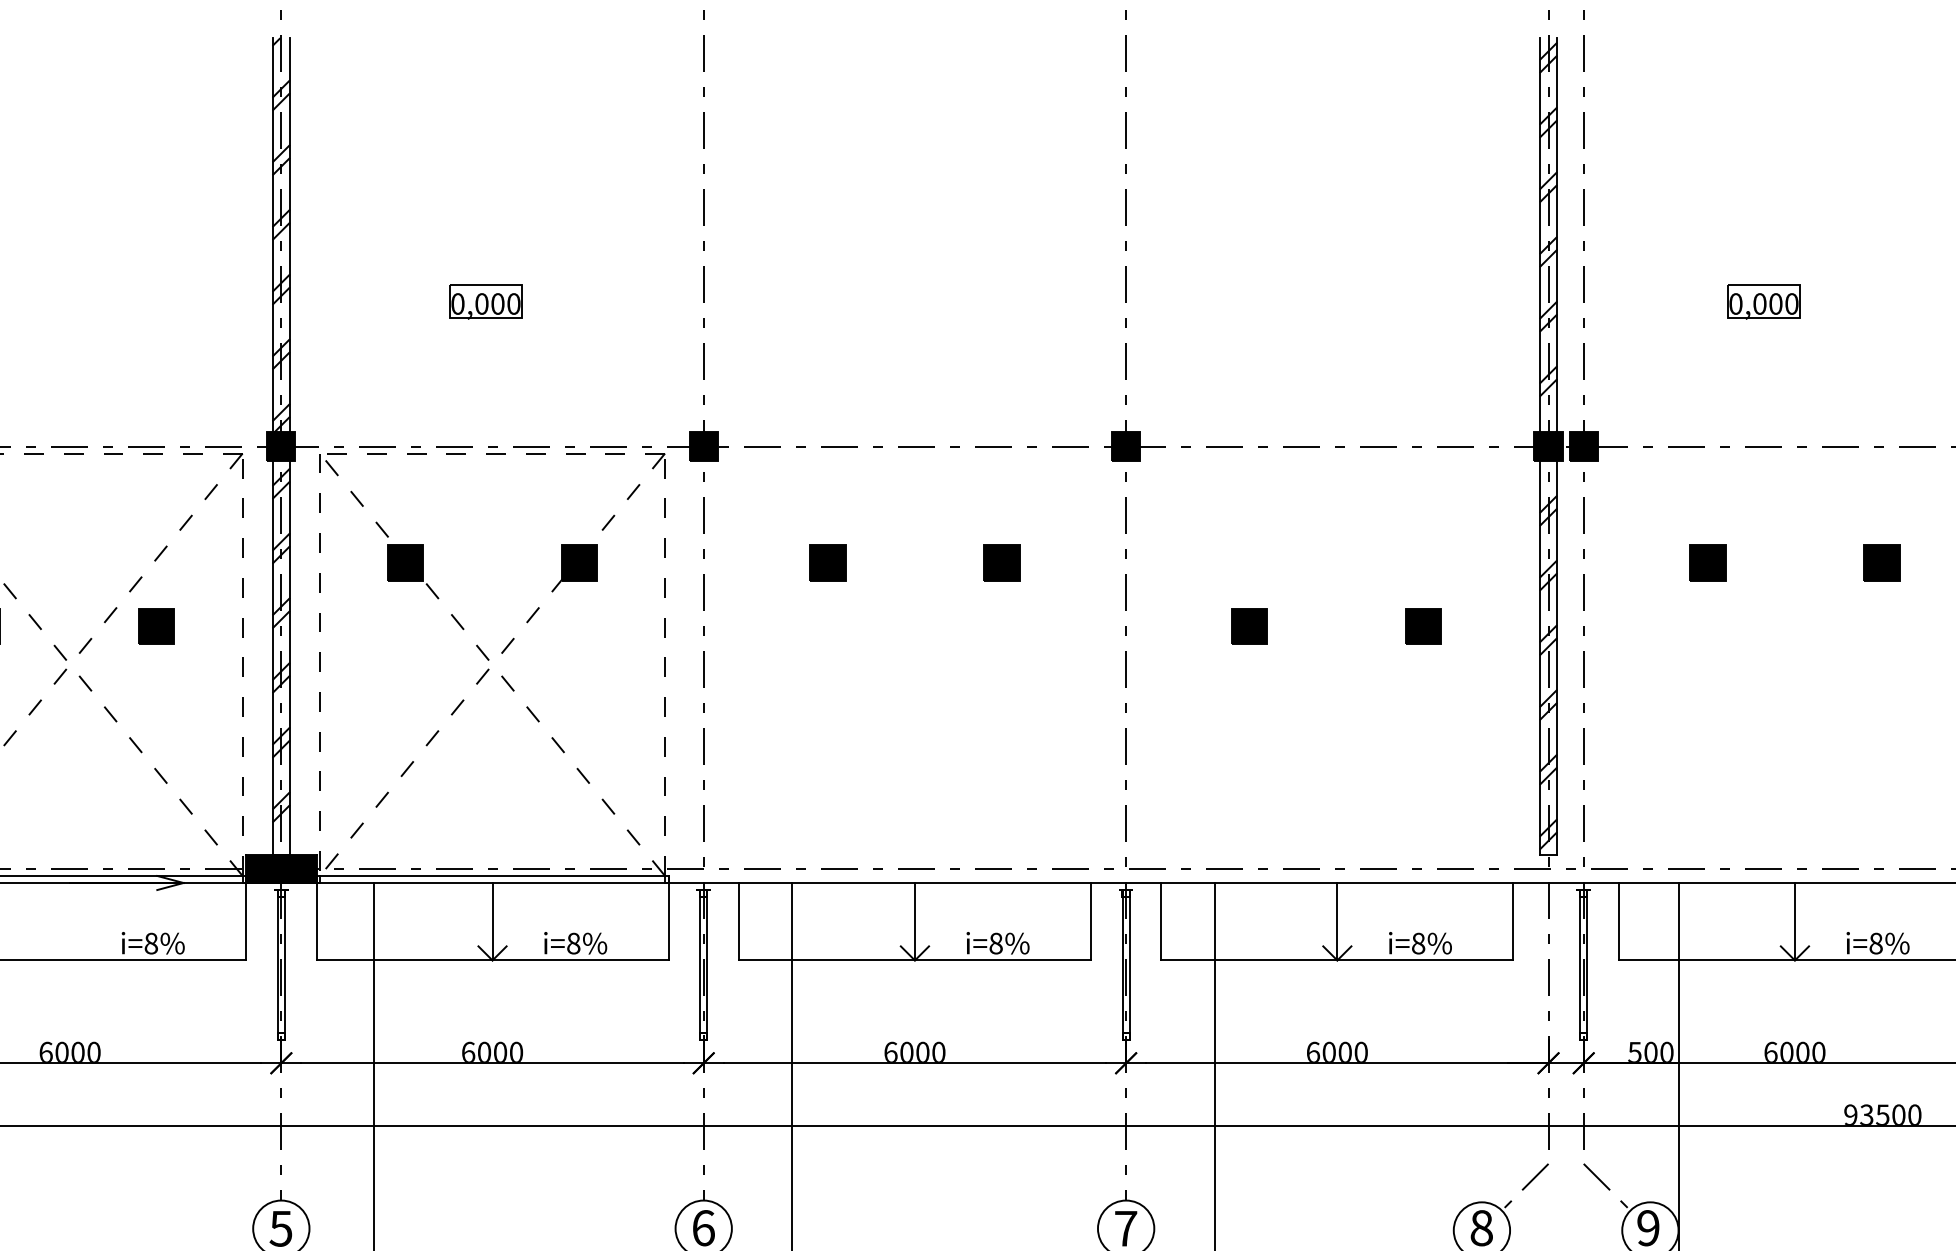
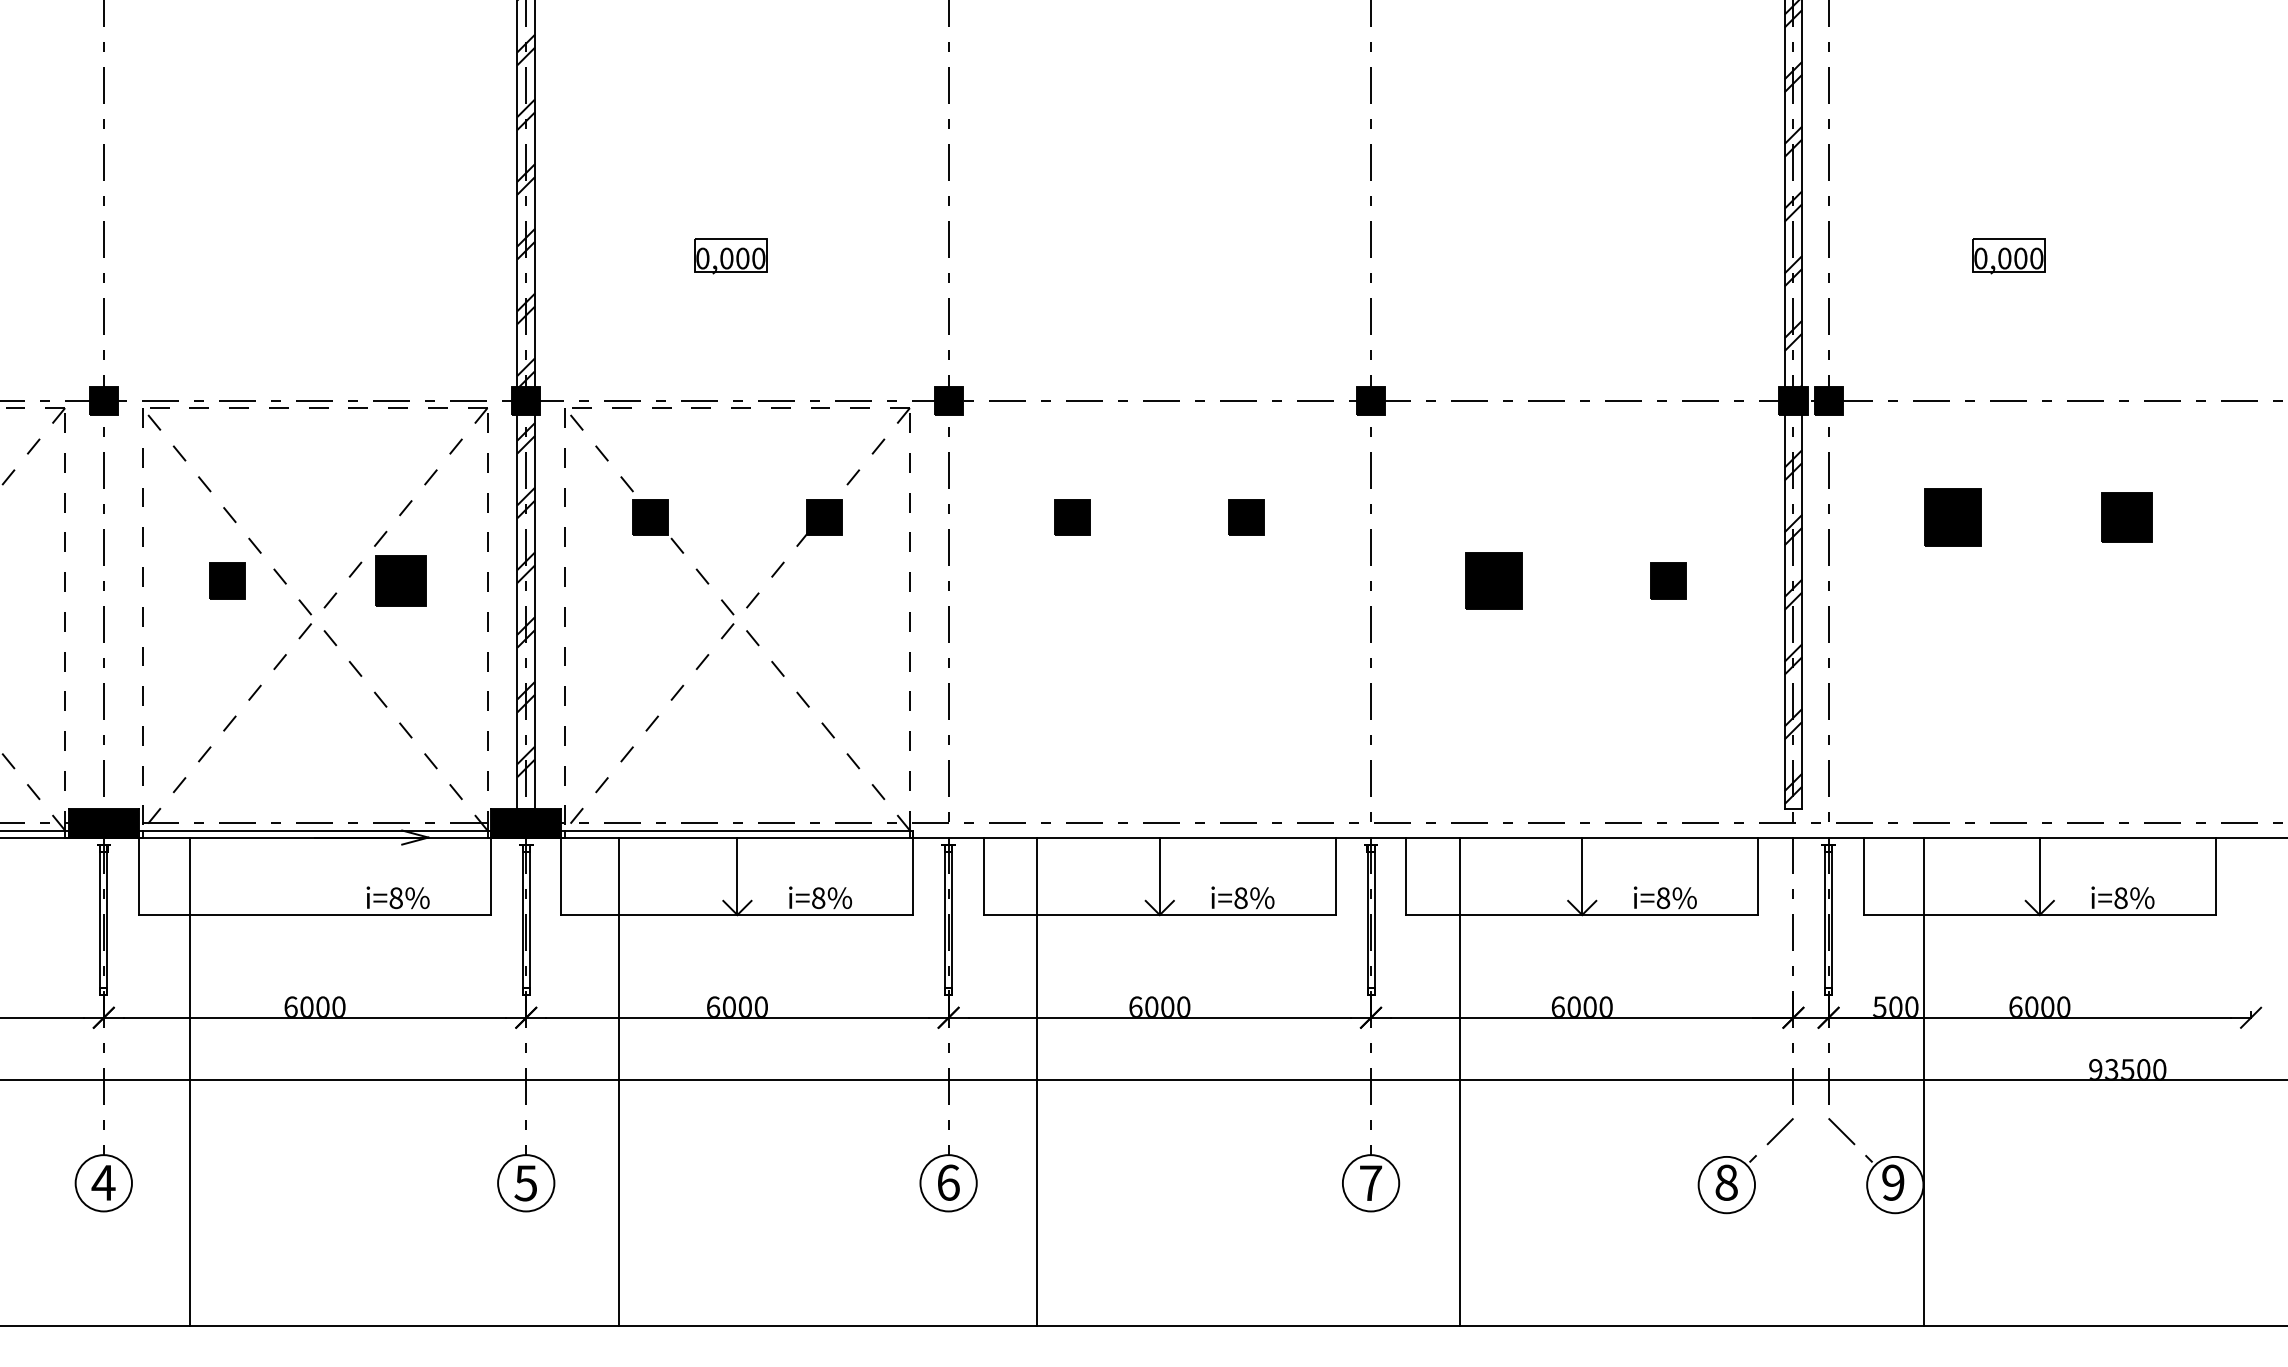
part: (1707, 562) -> (1952, 517), size x1.6
part: (1881, 562) -> (2126, 517), size x1.4
part: (156, 625) -> (401, 580), size x1.4
part: (1249, 625) -> (1494, 580), size x1.6

